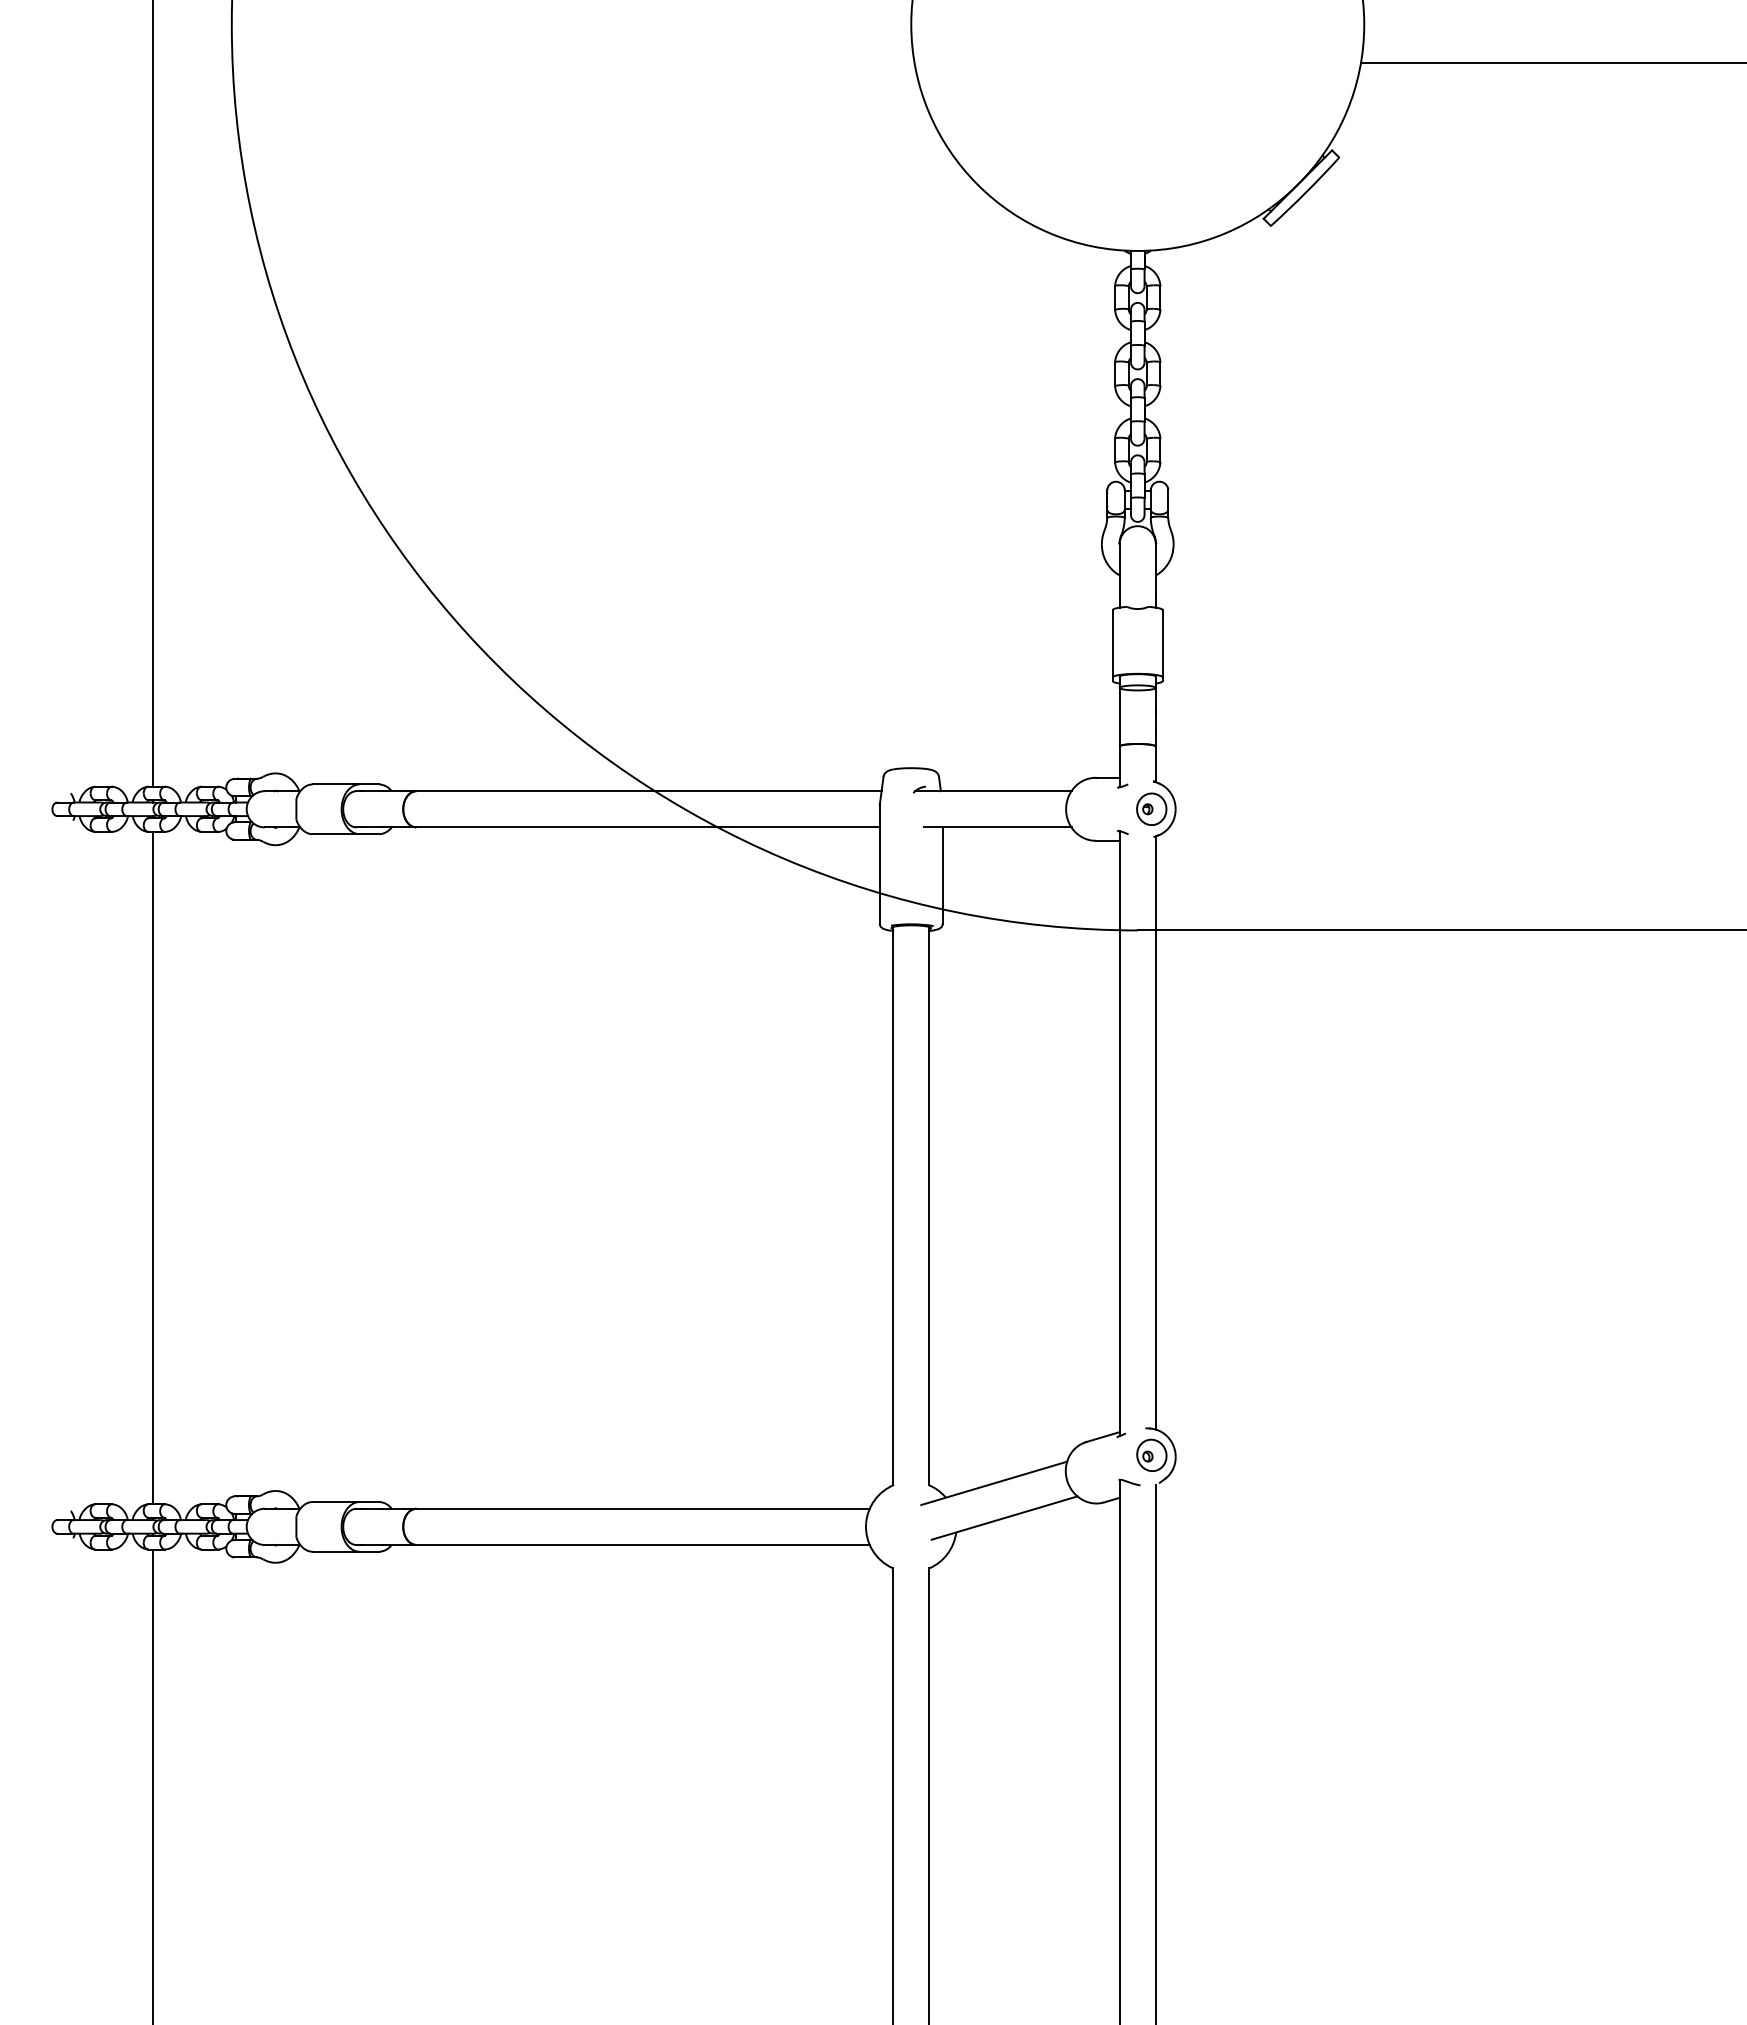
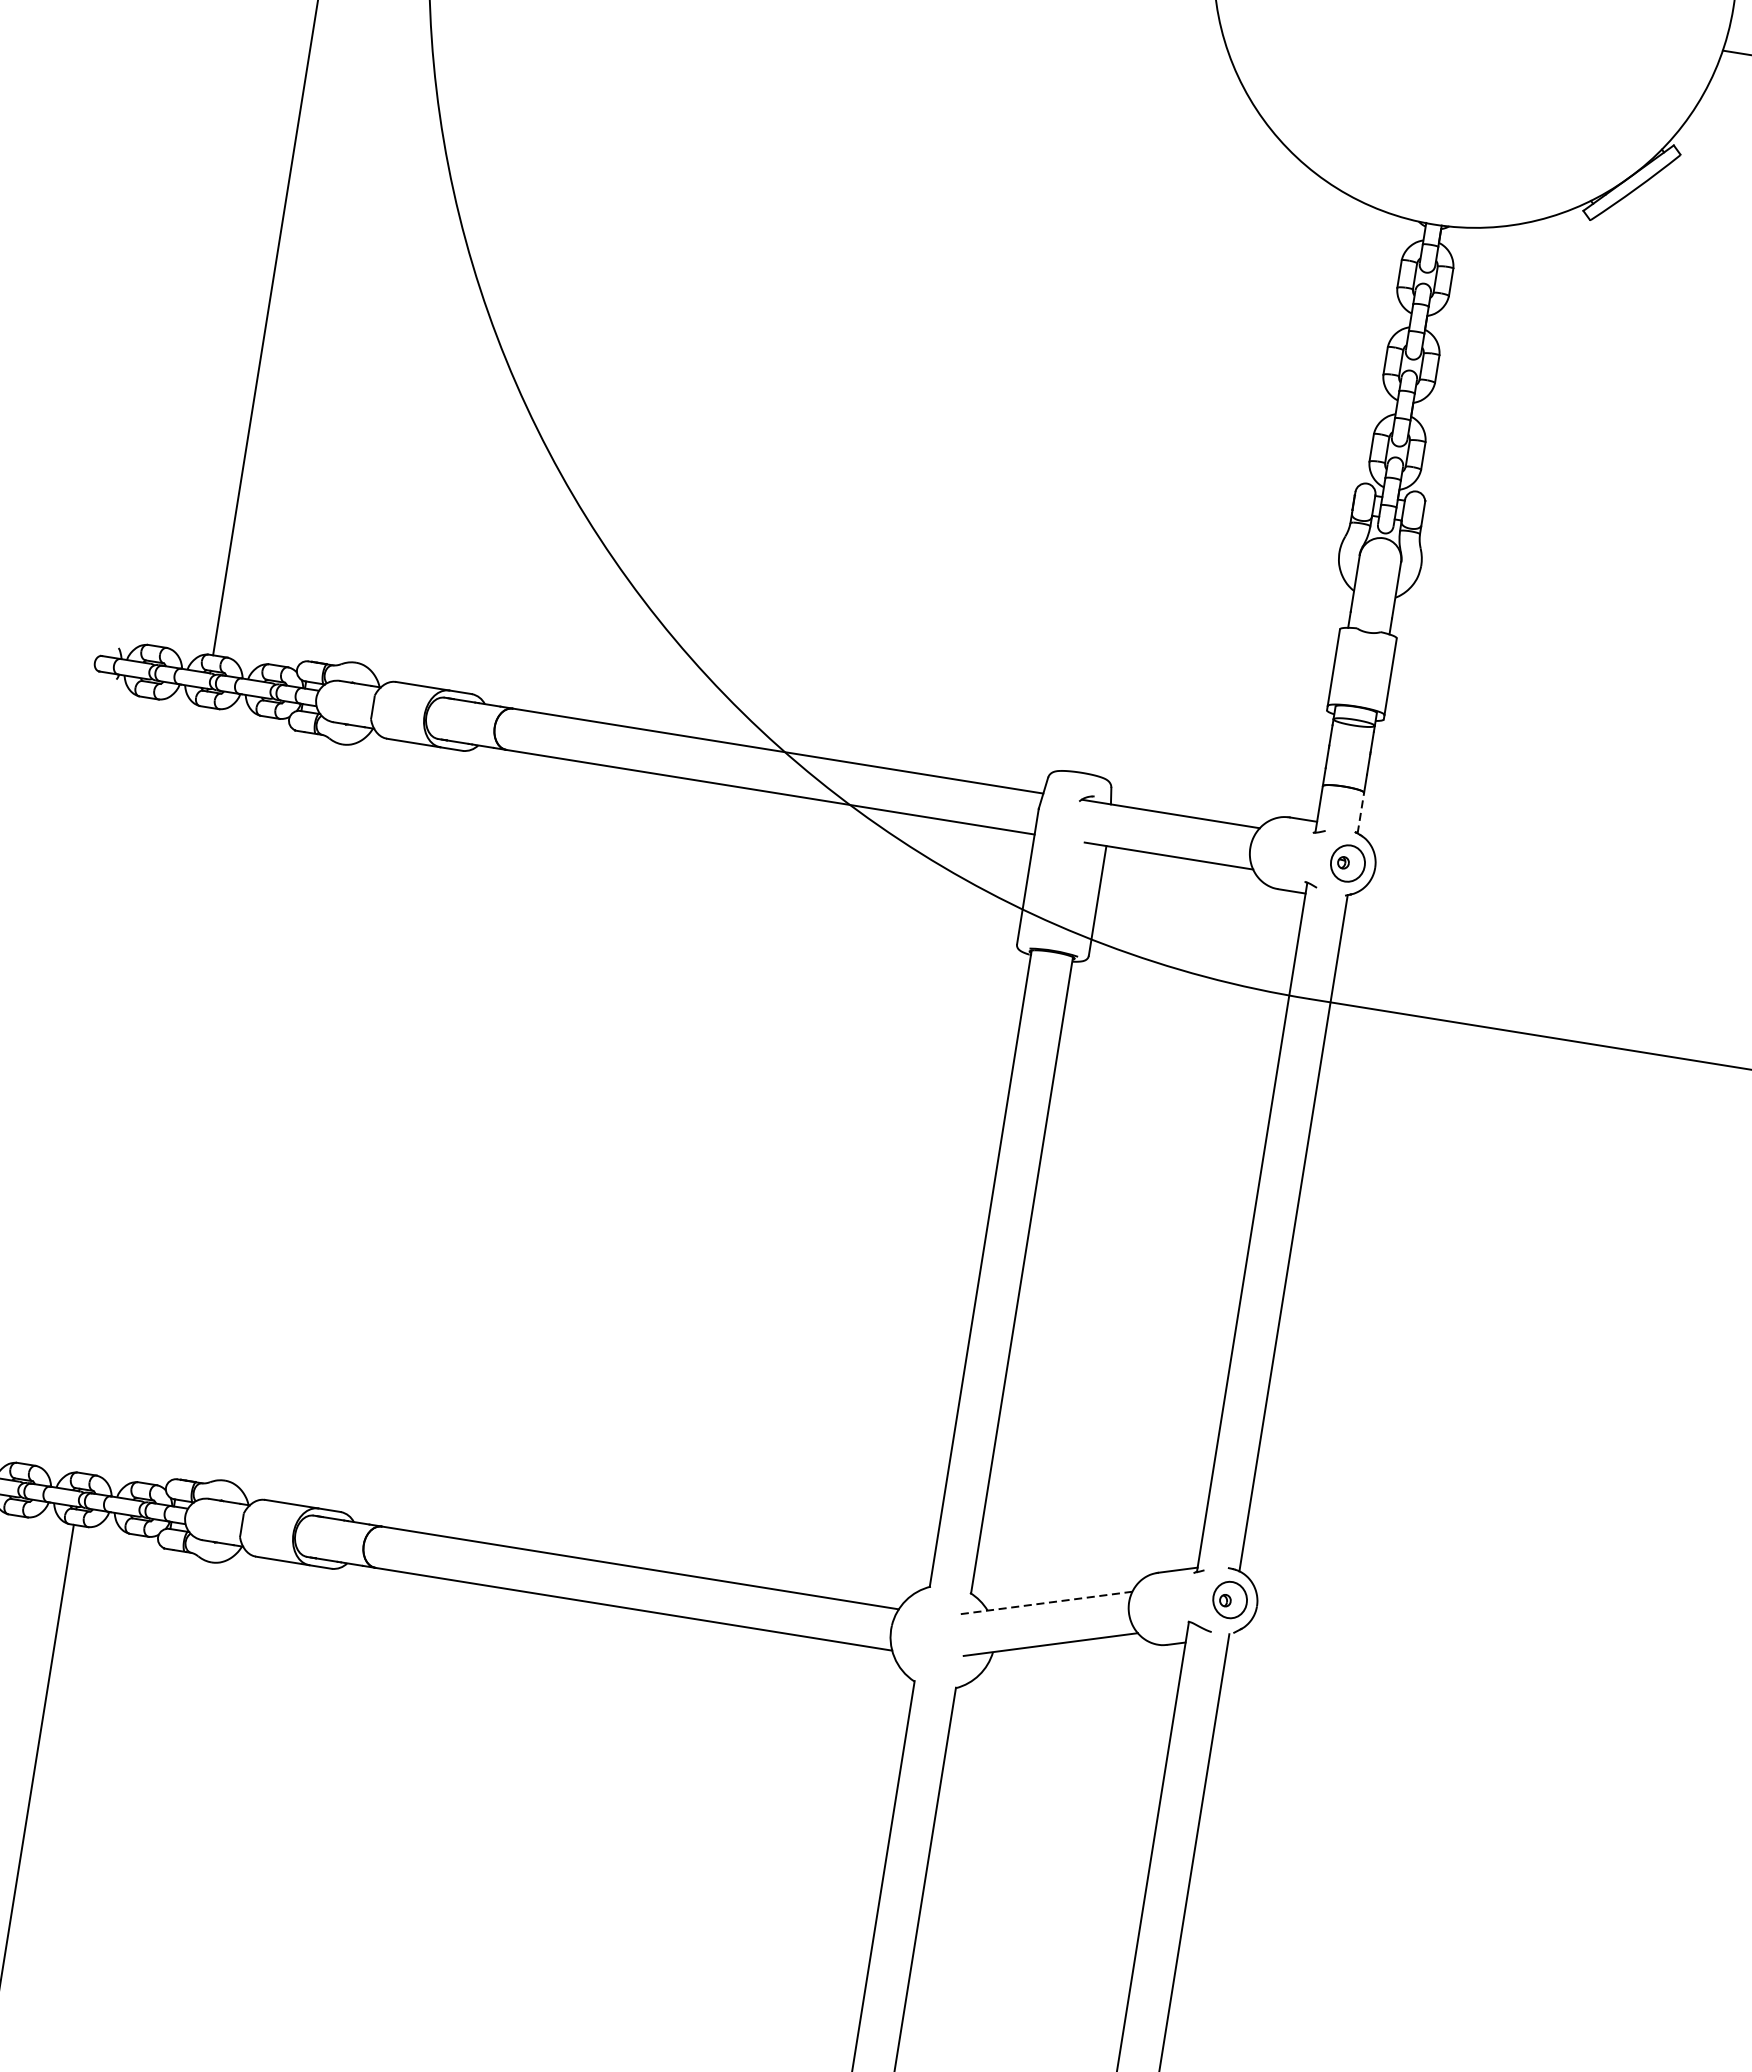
line: (1155, 764) -> (1360, 813), solid -> dashed
line: (152, 1167) -> (143, 1089), removed
line: (993, 1483) -> (1044, 1603), solid -> dashed

